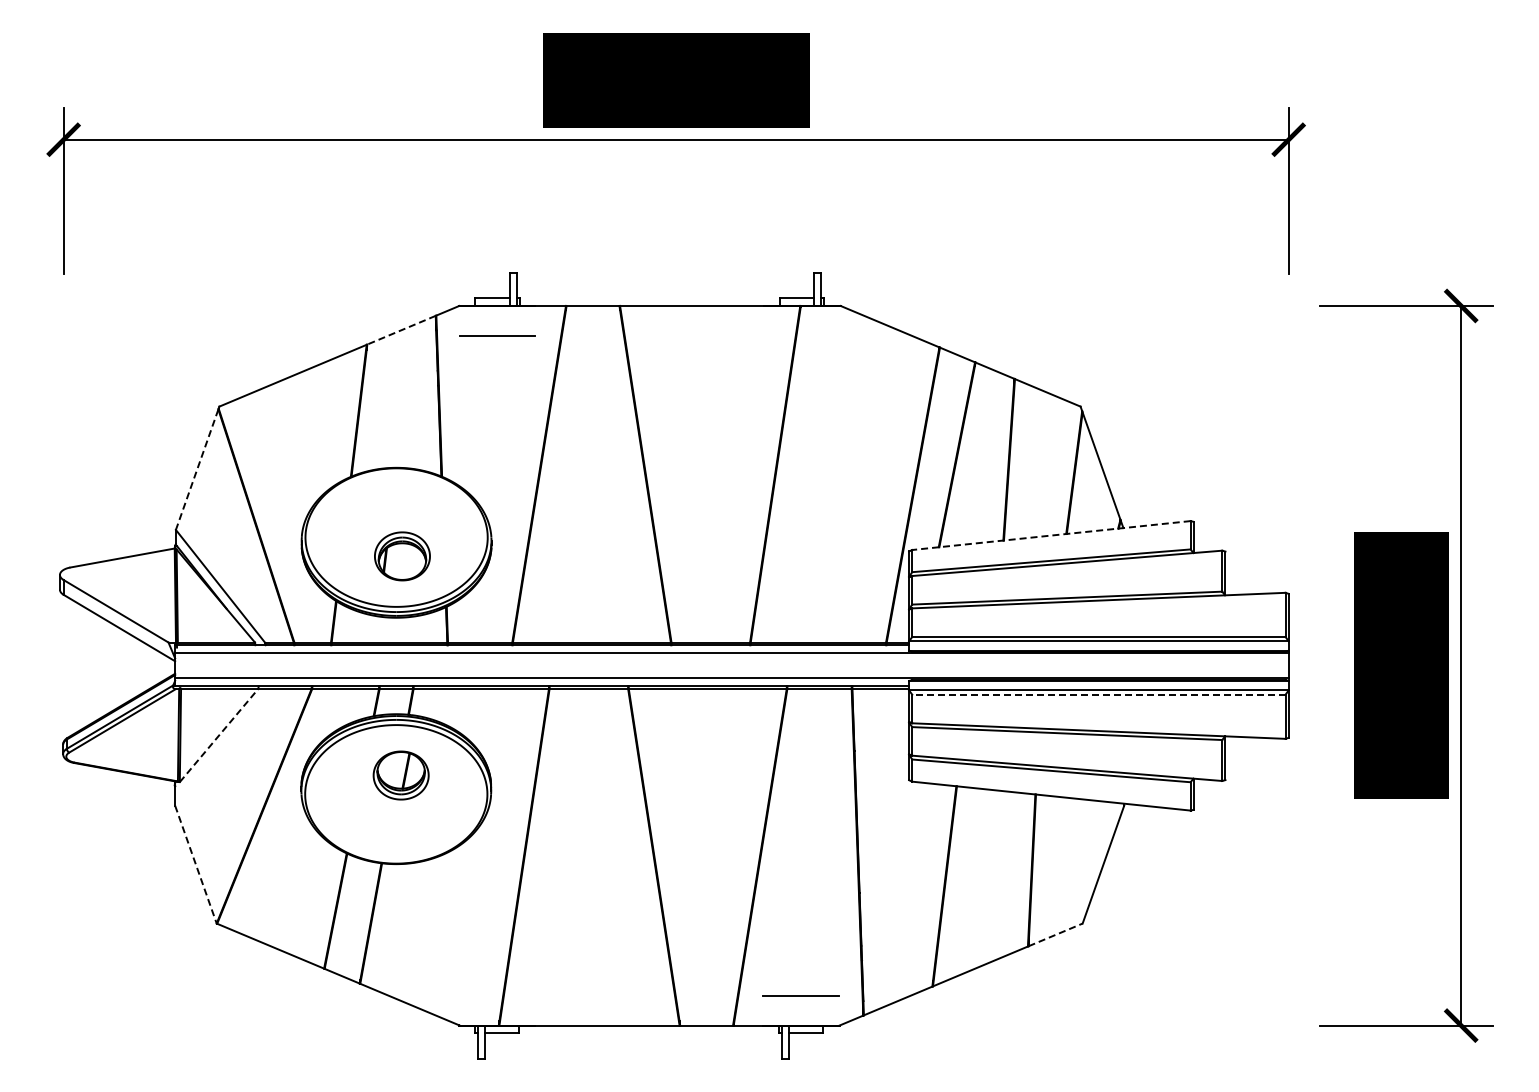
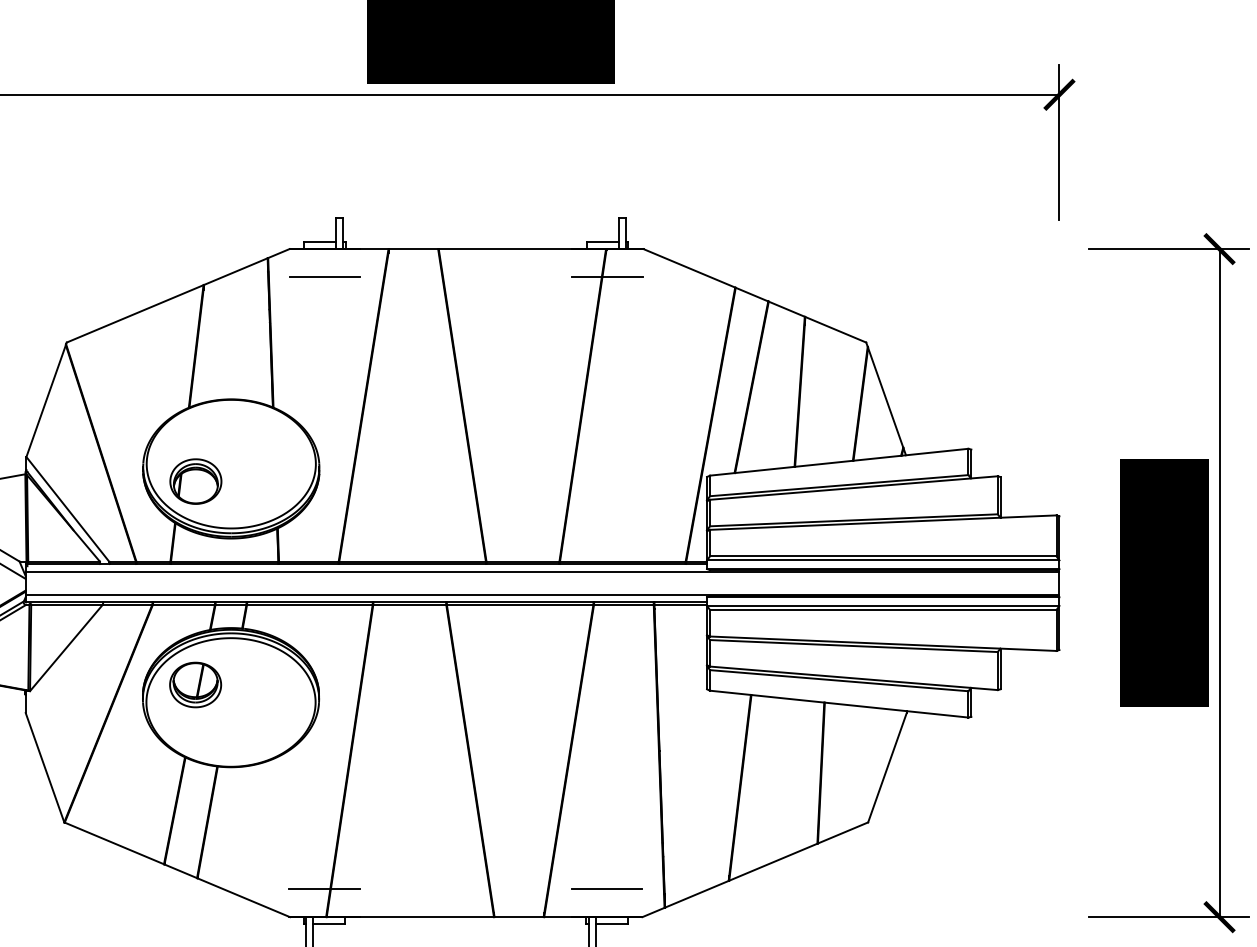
line: (401, 330) -> (235, 271), dashed -> solid
line: (801, 335) -> (607, 276), added
line: (197, 469) -> (46, 400), dashed -> solid
line: (1051, 535) -> (839, 462), dashed -> solid
part: (402, 556) -> (195, 481), moved
line: (1098, 694) -> (882, 609), dashed -> solid
line: (219, 735) -> (66, 647), dashed -> solid
part: (400, 775) -> (195, 684), moved
line: (196, 865) -> (45, 768), dashed -> solid
line: (1056, 934) -> (843, 832), dashed -> solid
line: (497, 995) -> (324, 889), added

